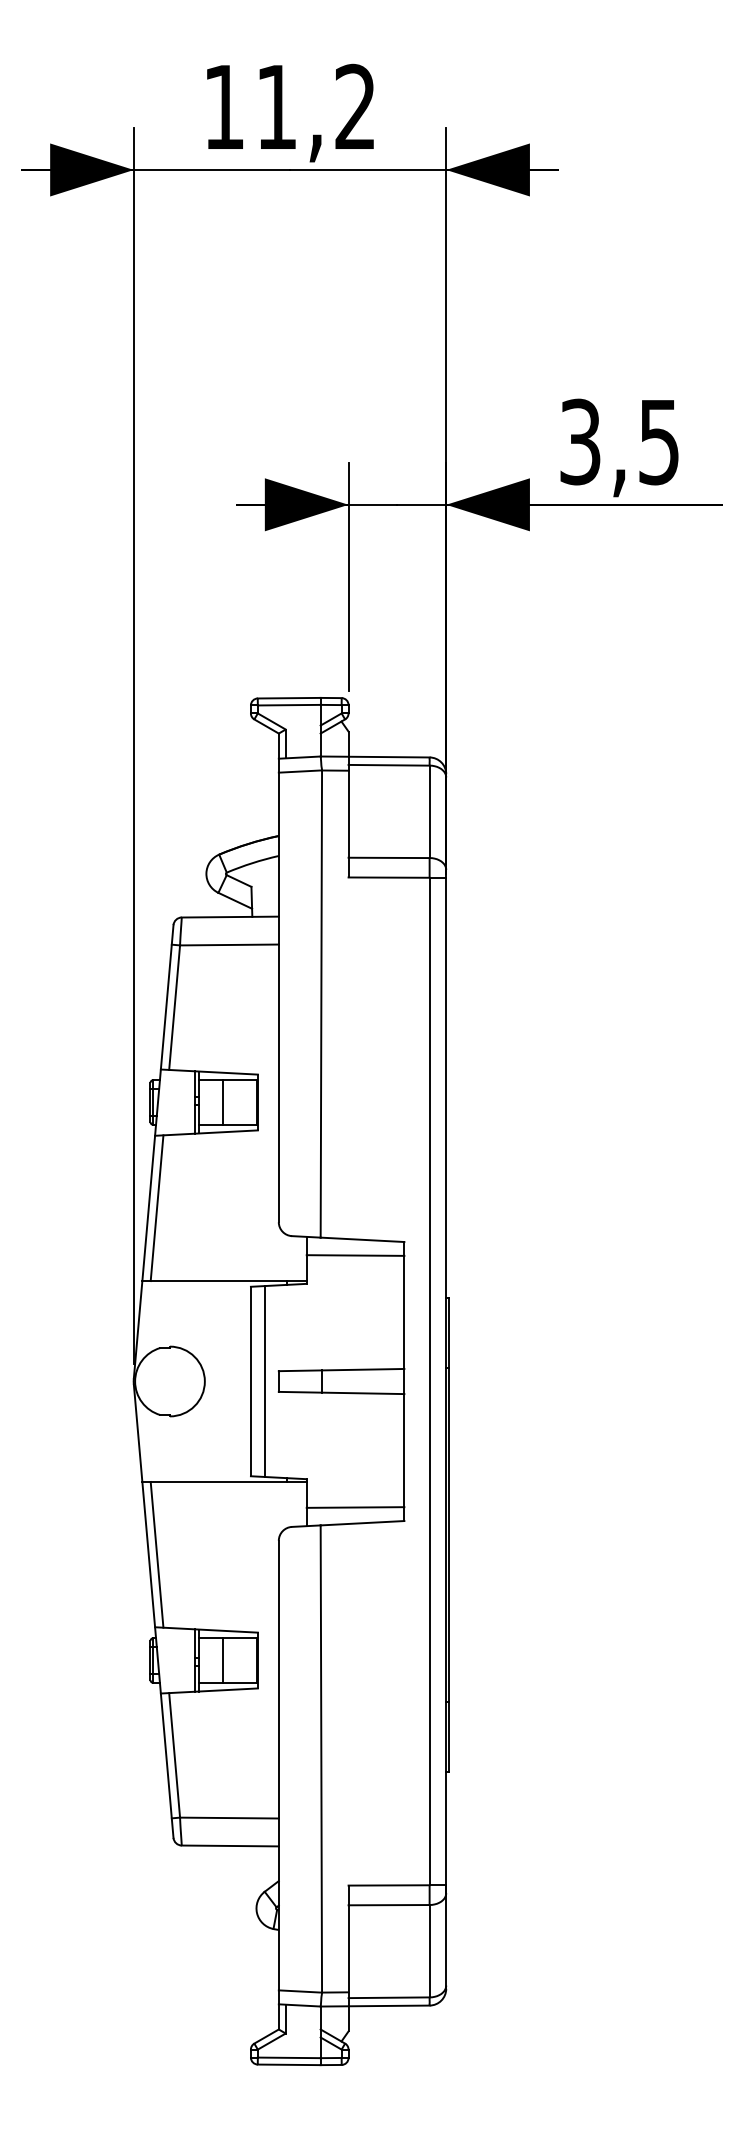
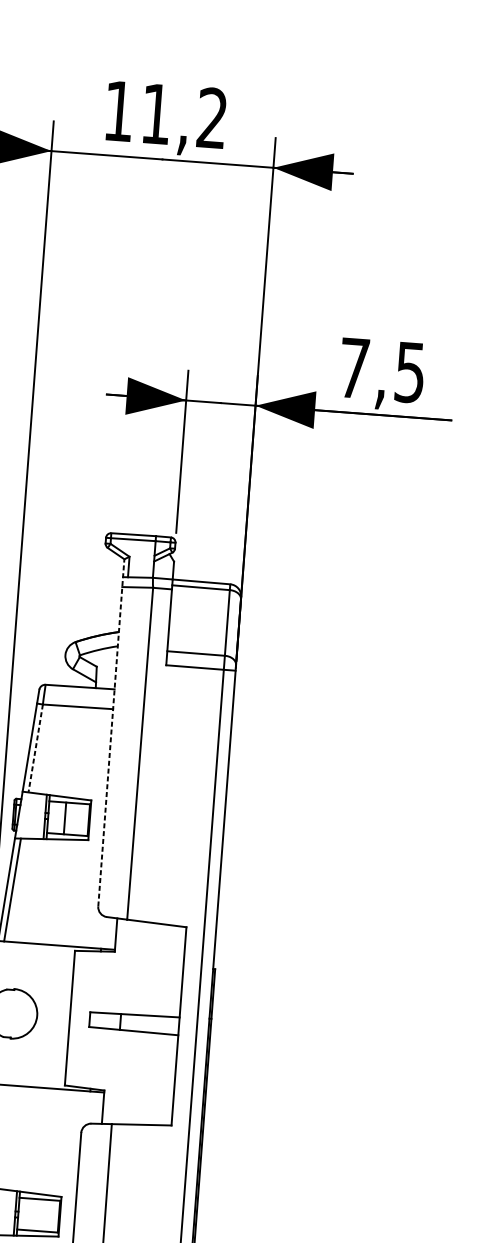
text: (580, 441) -> (354, 367), 3,5 -> 7,5
line: (278, 977) -> (111, 732), solid -> dashed
line: (174, 1007) -> (35, 748), solid -> dashed
line: (355, 1255) -> (151, 934), removed
line: (264, 1381) -> (79, 1018), removed
line: (355, 1507) -> (137, 1113), removed
line: (223, 1660) -> (35, 1214), removed

